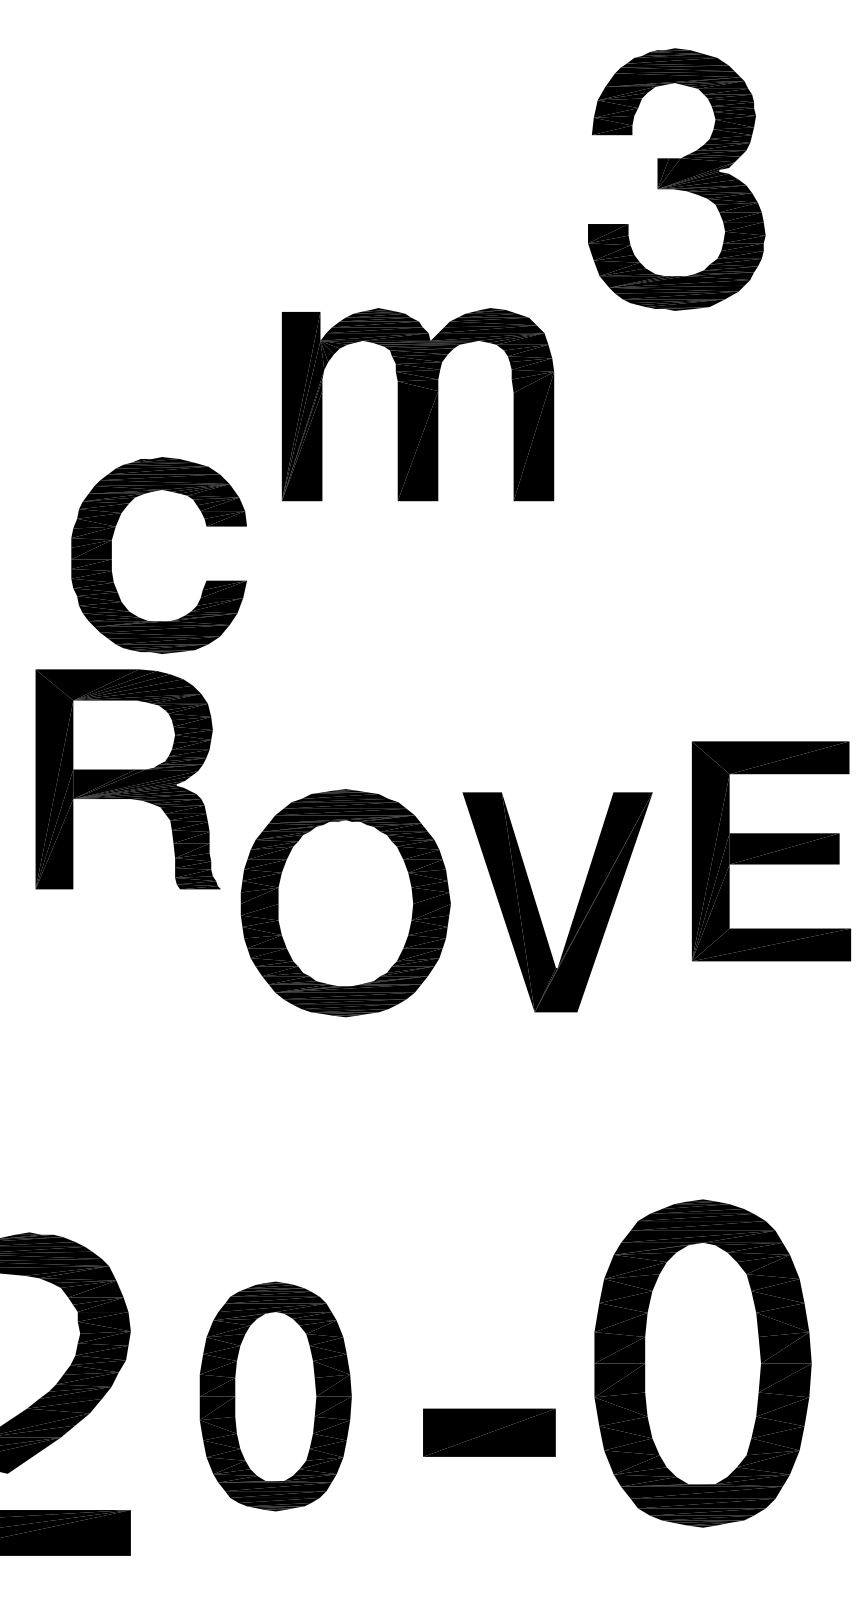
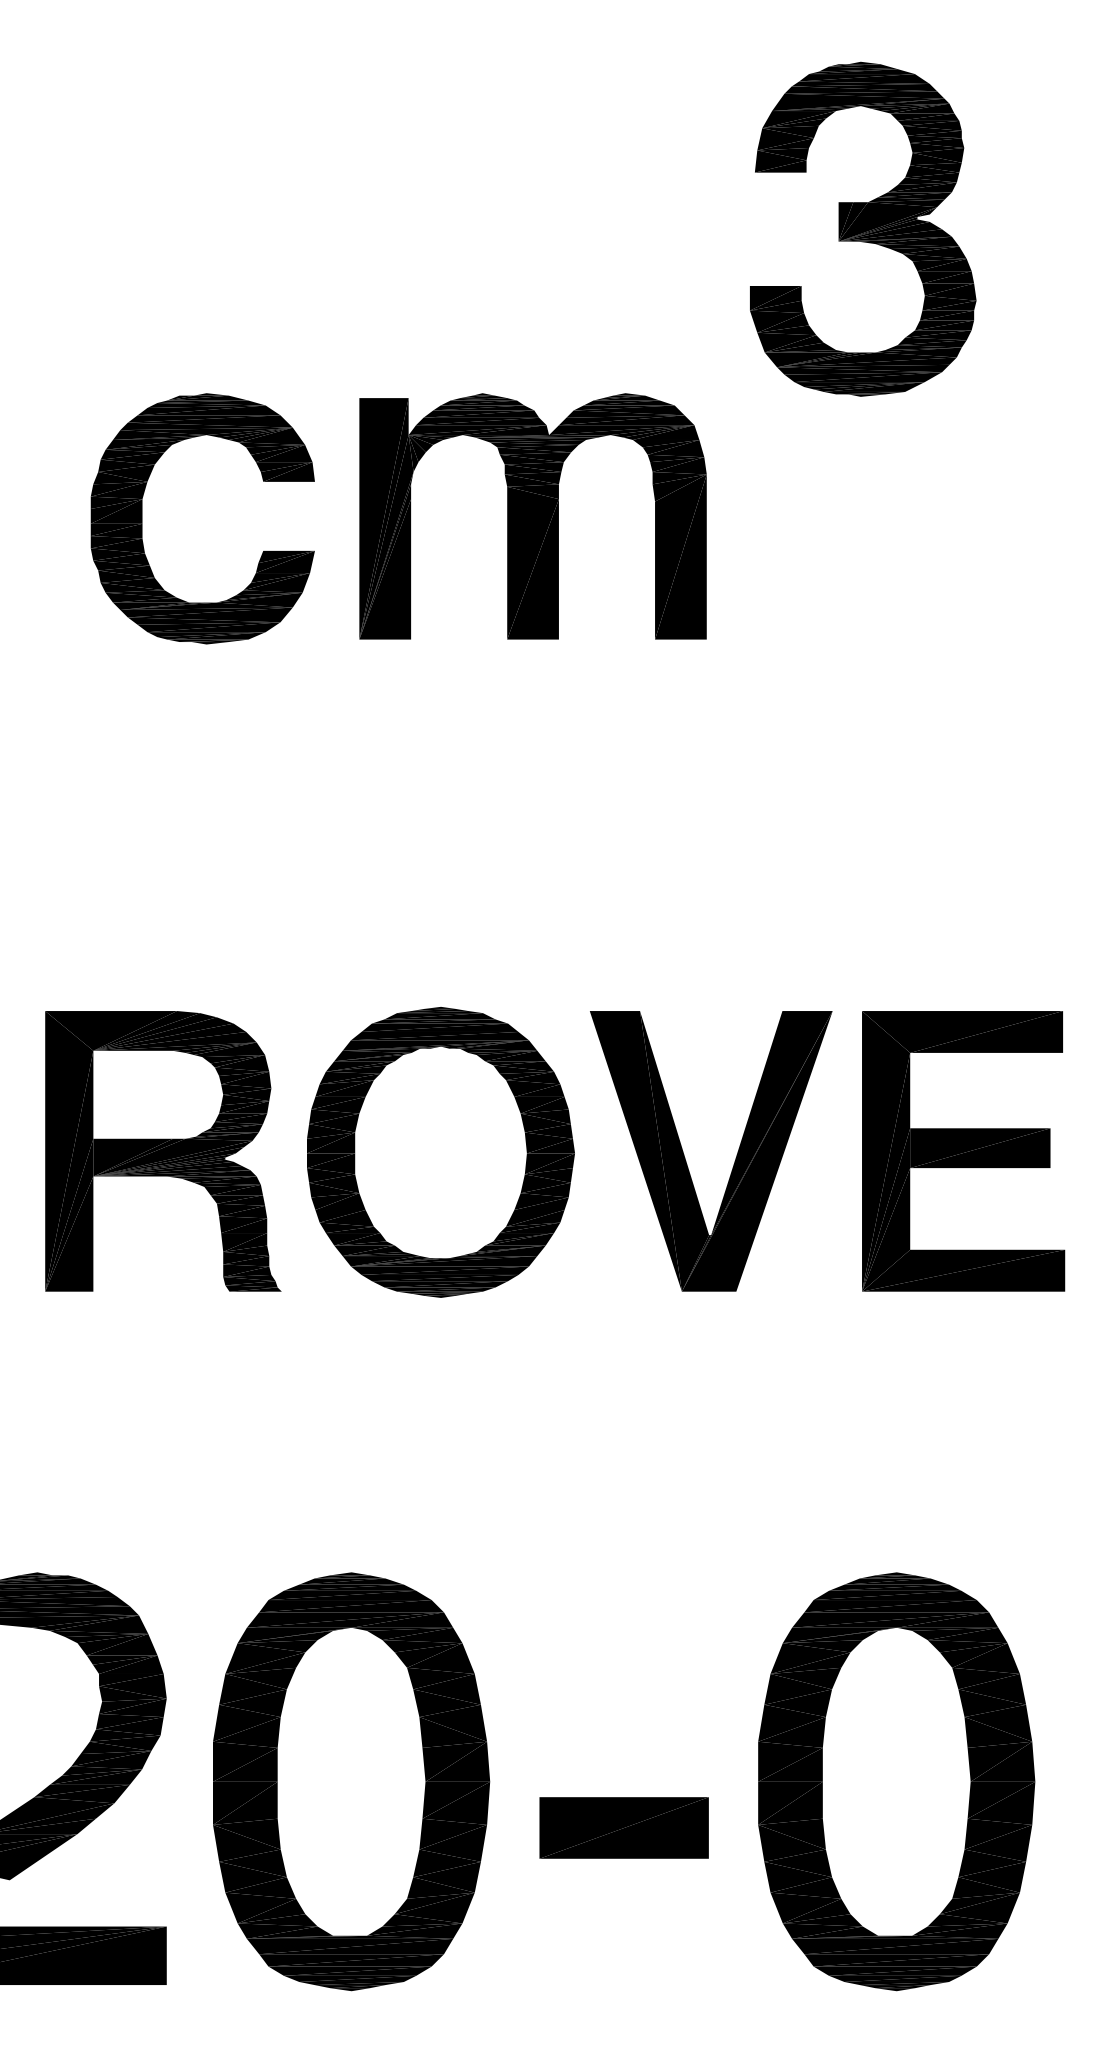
part: (111, 555) -> (142, 518), moved
part: (127, 779) -> (162, 1151), moved
part: (771, 851) -> (963, 1151), moved
part: (702, 1363) -> (895, 1781), moved
part: (275, 1396) -> (351, 1781), size x1.43

